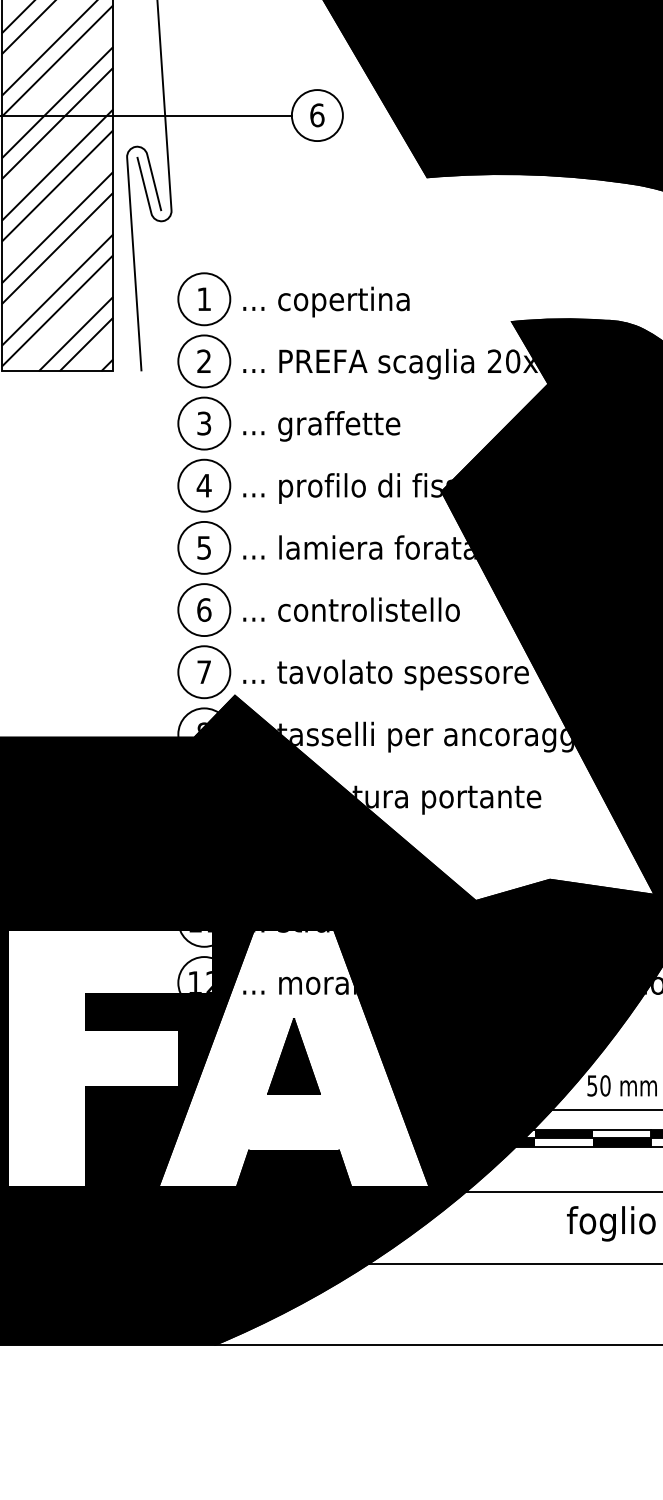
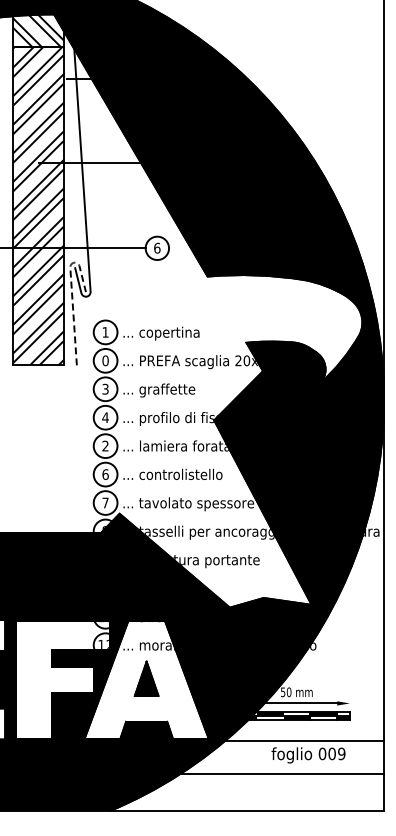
line: (129, 207) -> (71, 290), solid -> dashed
text: (204, 360) -> (105, 360), 2 -> 0
text: (204, 546) -> (105, 445), 5 -> 2

